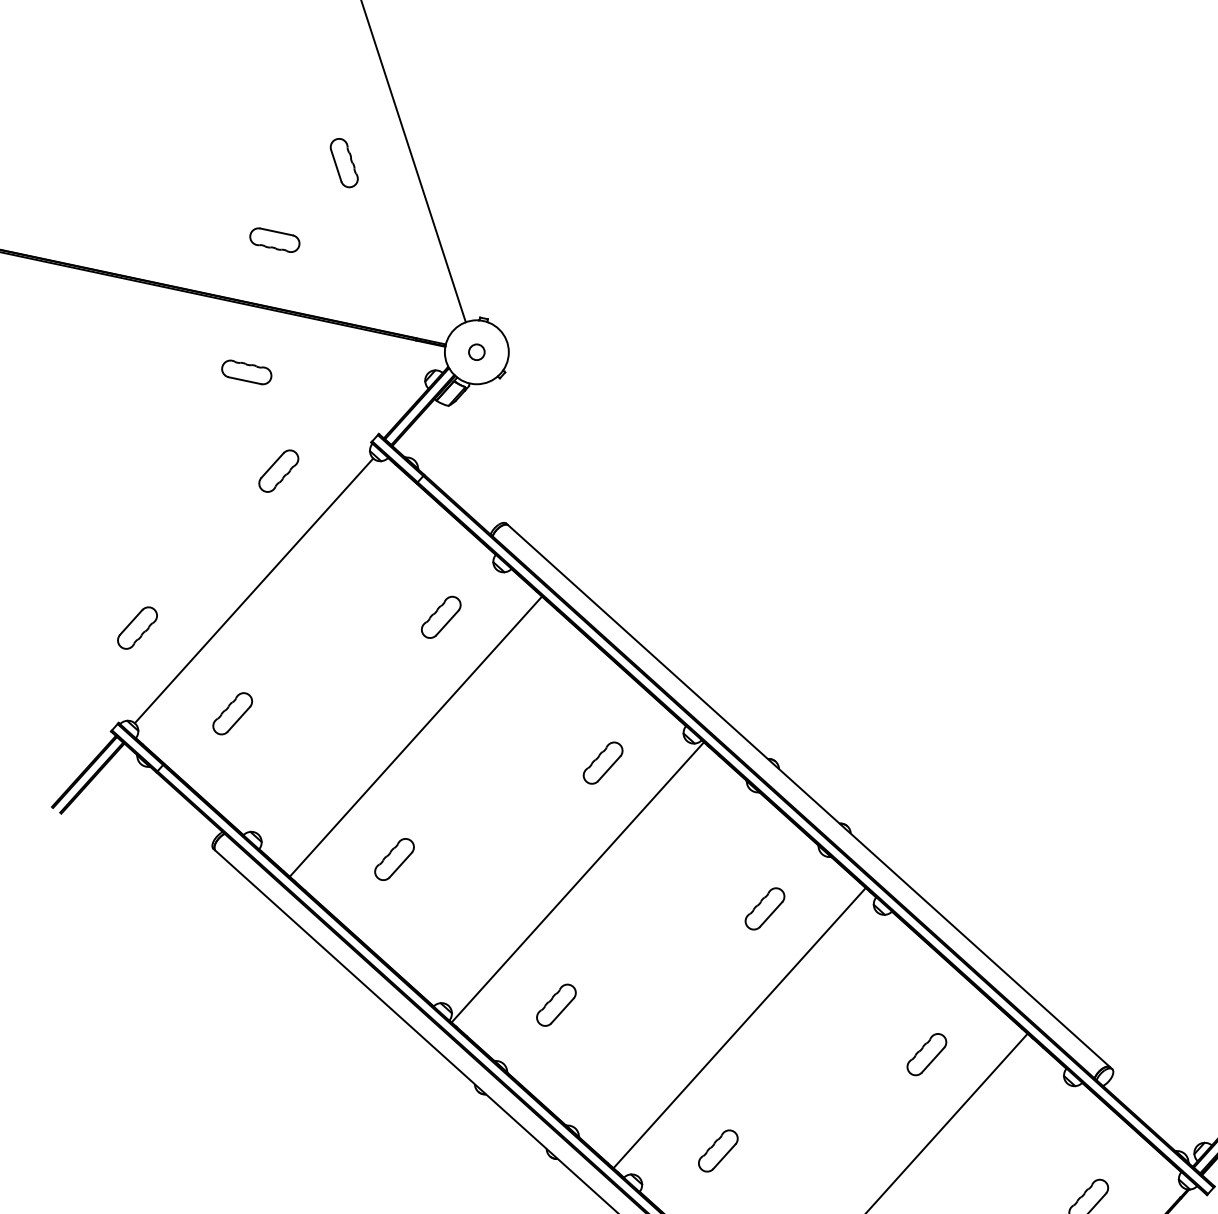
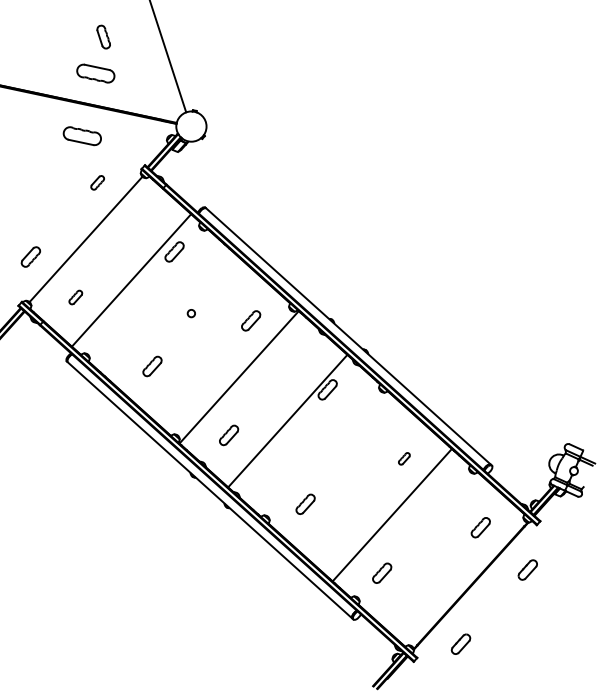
part: (343, 161) -> (103, 36), moved
part: (274, 240) -> (95, 73), size x1.6
circle: (474, 352) -> (190, 313), moved
part: (246, 371) -> (82, 135), size x1.6
part: (278, 470) -> (97, 182), size x0.7
part: (231, 713) -> (75, 297), size x0.7
line: (415, 736) -> (131, 280), moved
line: (739, 1026) -> (287, 420), moved
part: (927, 1054) -> (404, 458), size x0.6

